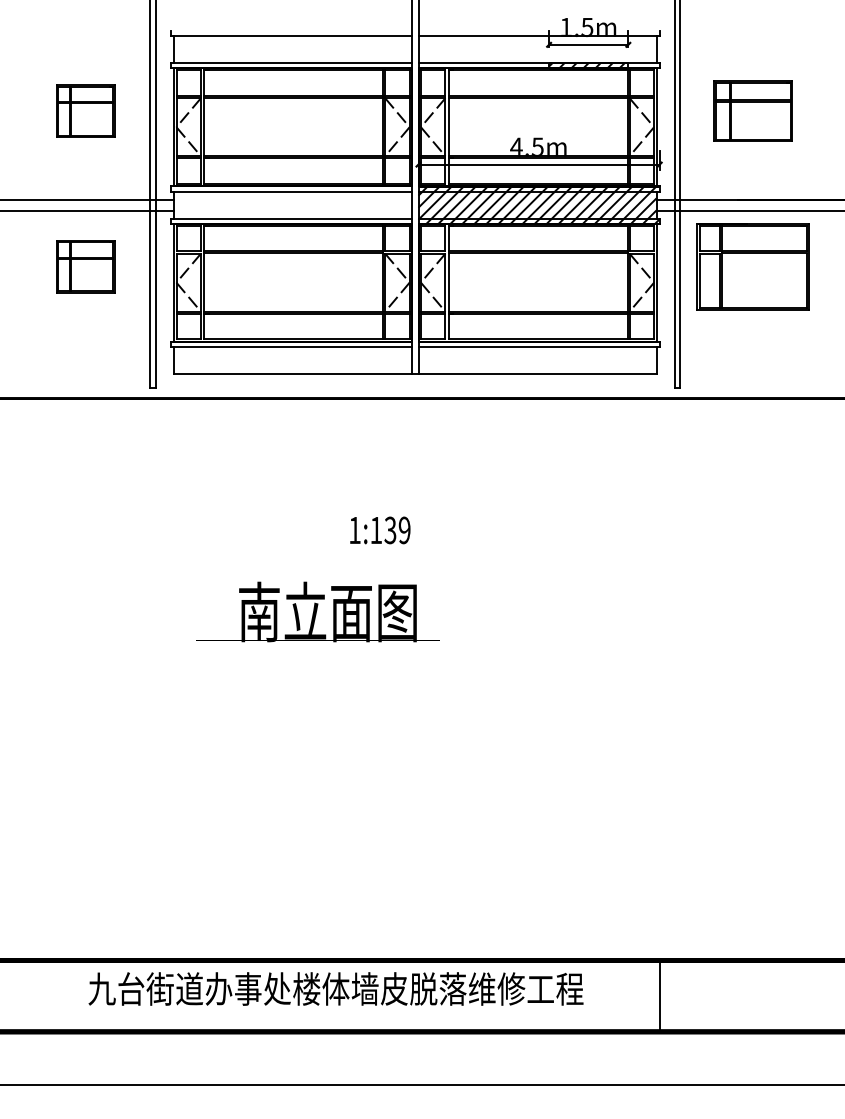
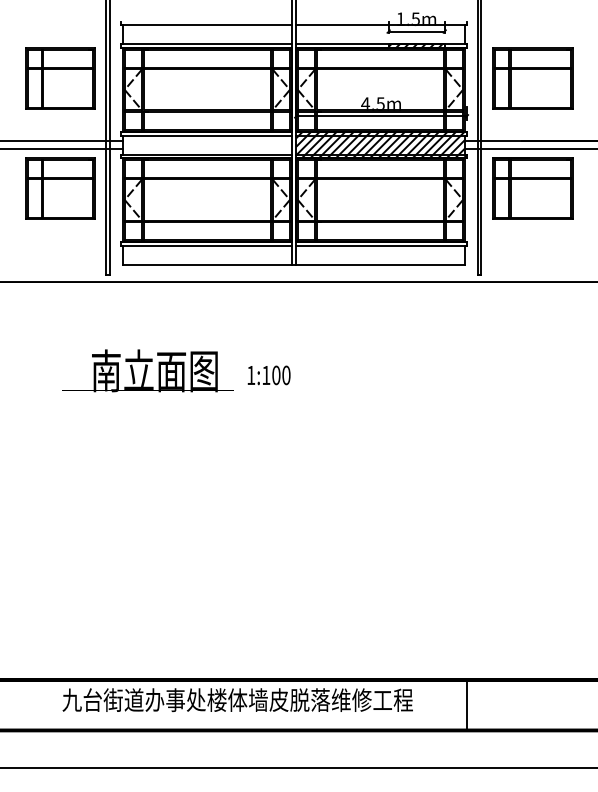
part: (85, 110) -> (60, 78), size x1.67
part: (752, 110) -> (532, 78), size x1.43
part: (85, 266) -> (60, 188), size x1.67
text: (397, 530) -> (281, 375), 1:139 -> 1:100
text: (317, 611) -> (147, 370), moved

